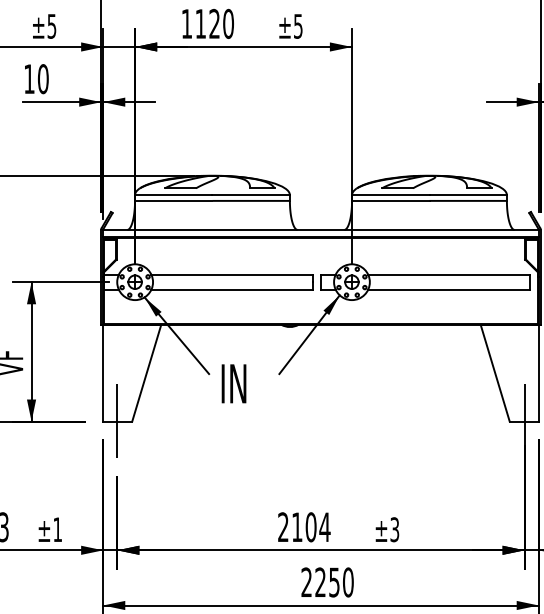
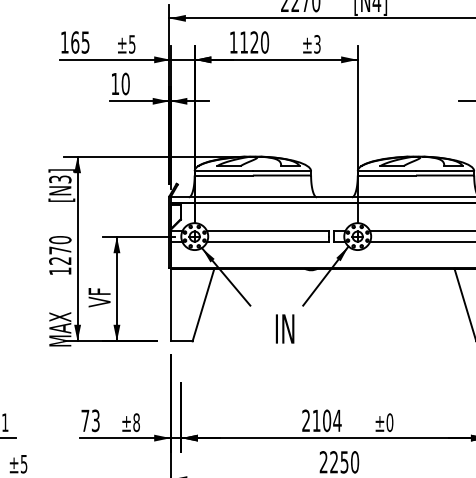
text: (298, 25) -> (317, 43), ±5 -> ±3
text: (233, 383) -> (284, 328), moved
line: (117, 421) -> (181, 341), removed
text: (57, 529) -> (136, 422), ±1 -> ±8
text: (394, 529) -> (389, 422), ±3 -> ±0

